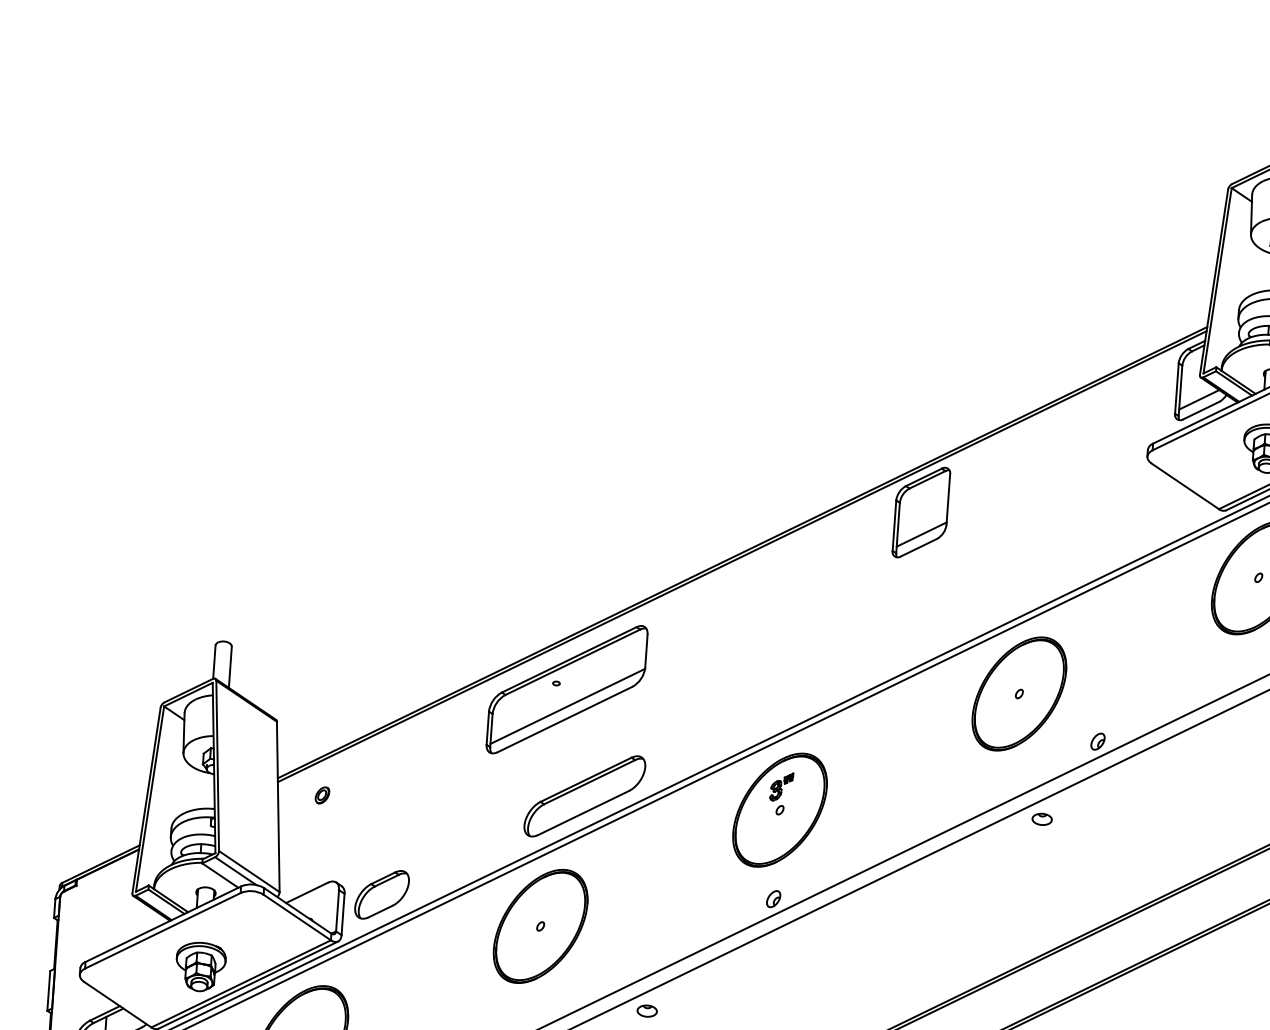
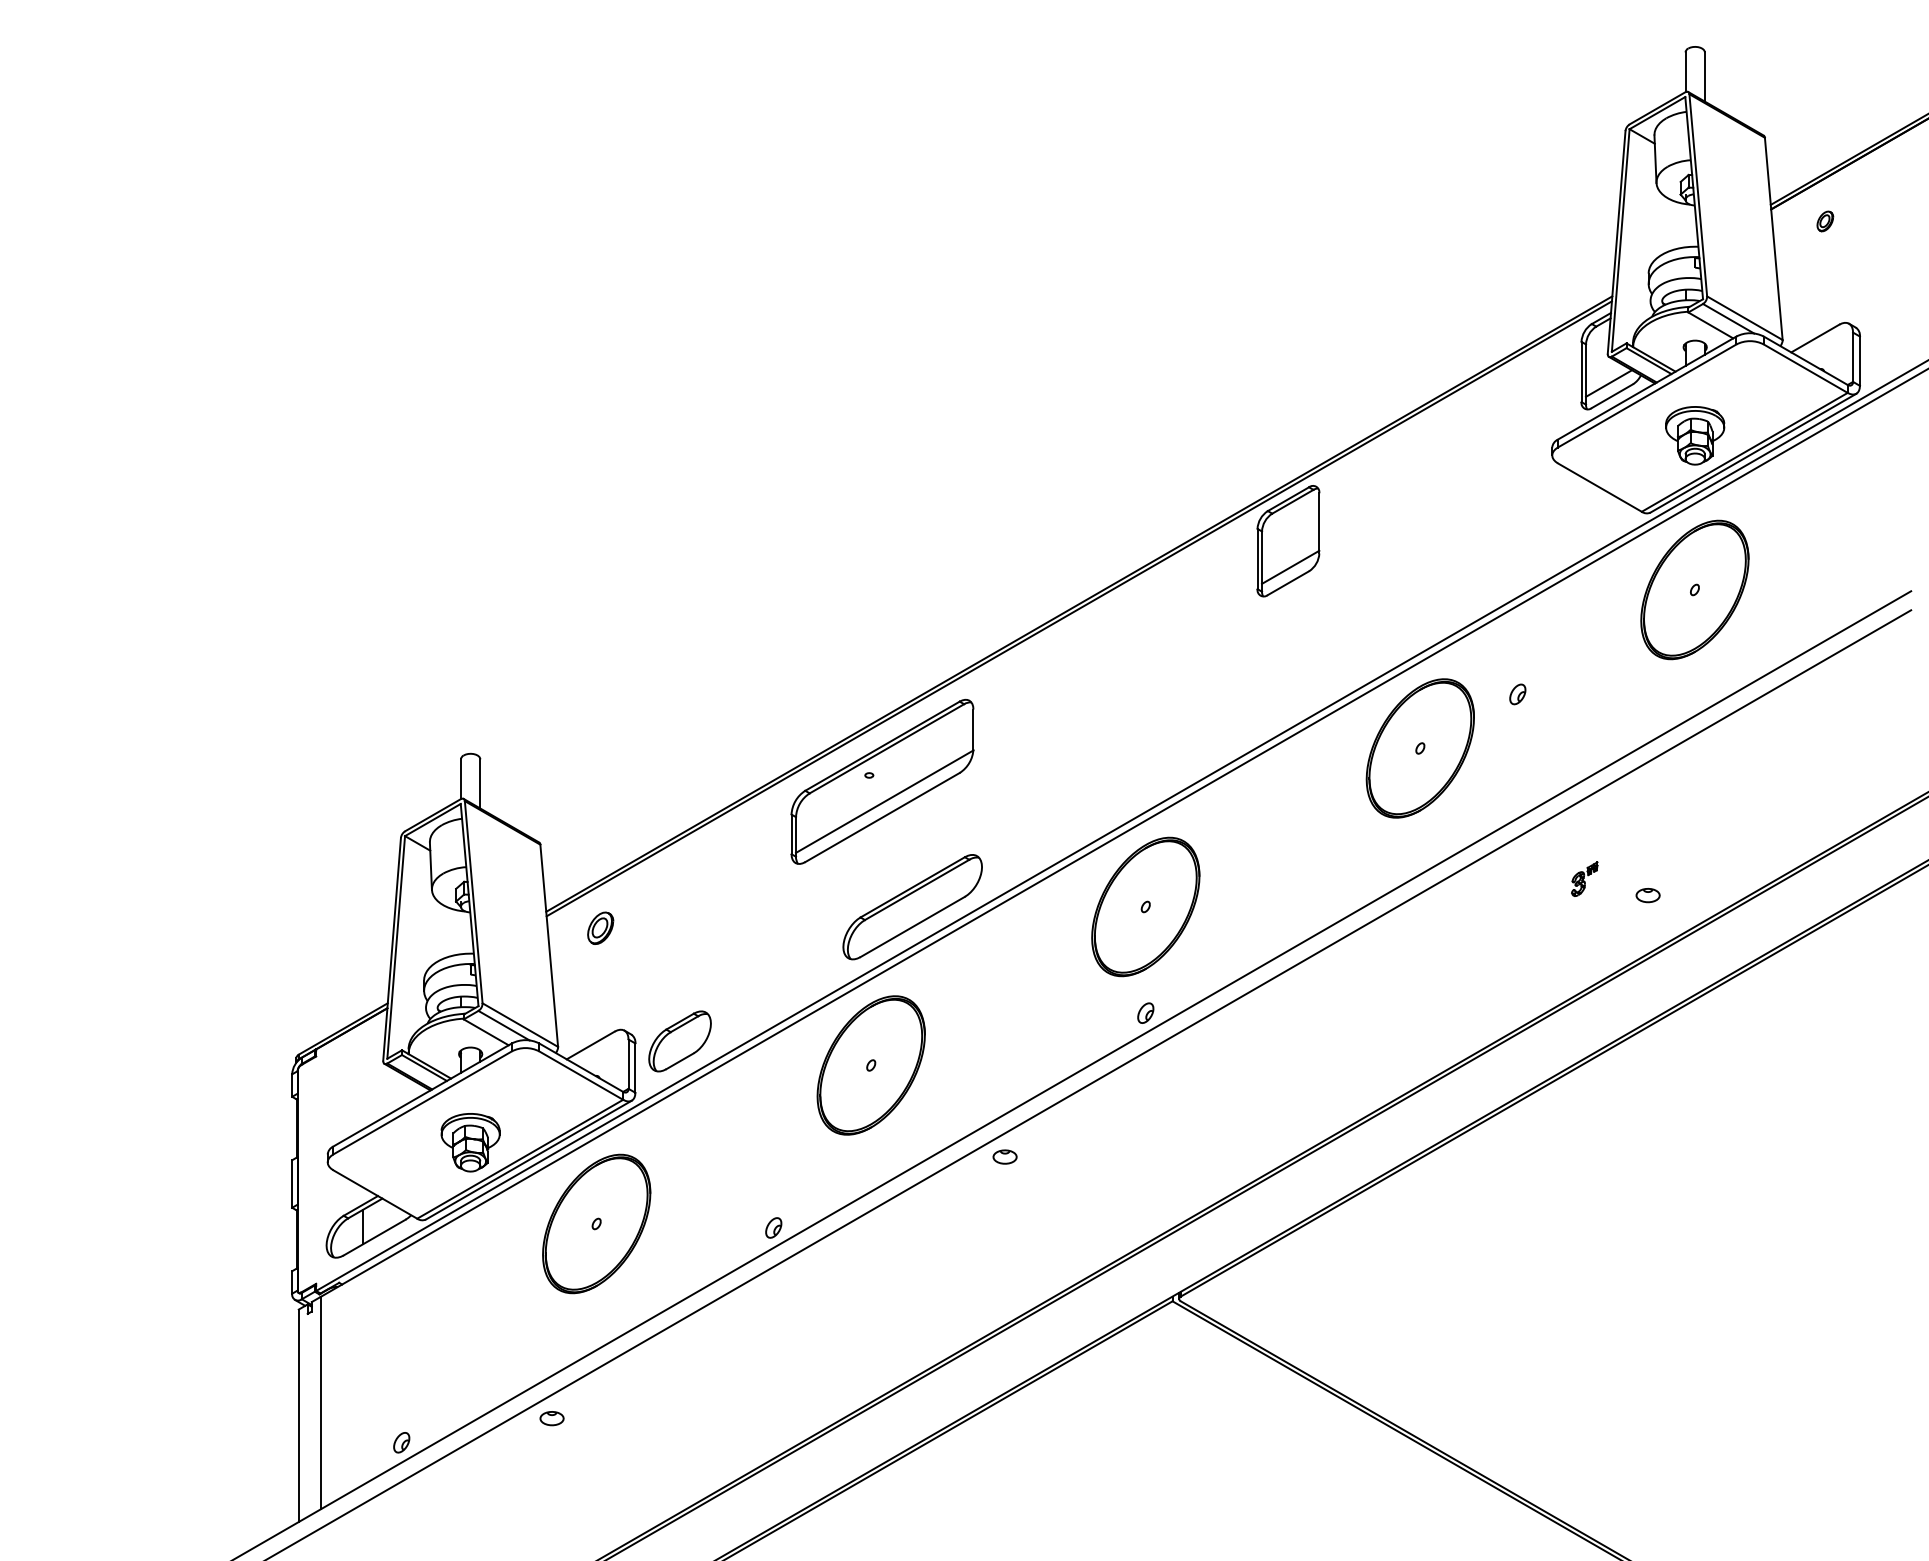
part: (1097, 741) -> (1517, 694), moved
part: (781, 786) -> (1584, 878), moved
part: (322, 795) -> (600, 928), size x1.6
part: (1041, 819) -> (1647, 895), moved

